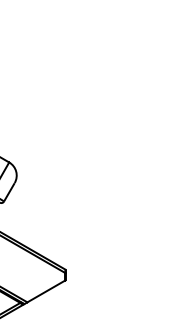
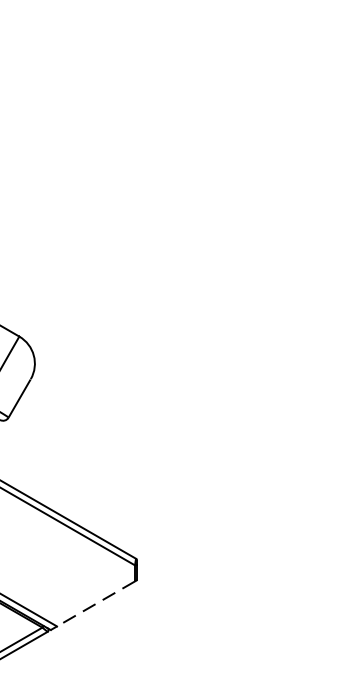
line: (46, 291) -> (96, 603), solid -> dashed

